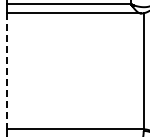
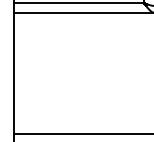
line: (6, 71) -> (13, 73), dashed -> solid

